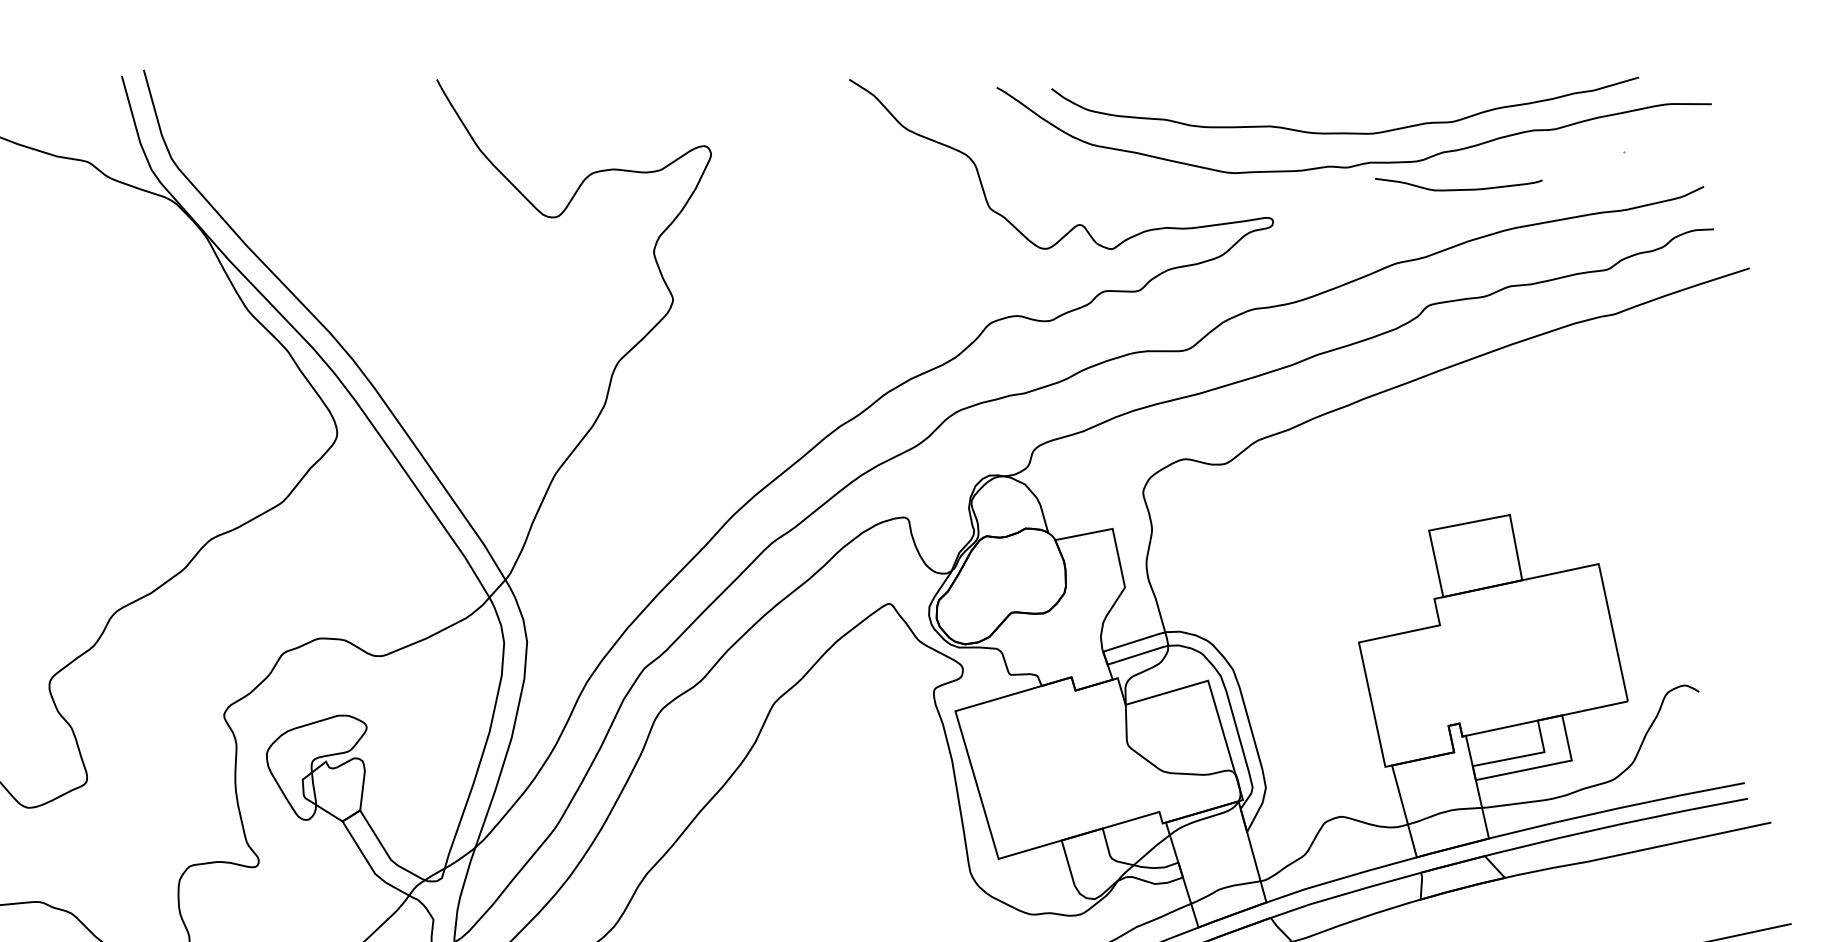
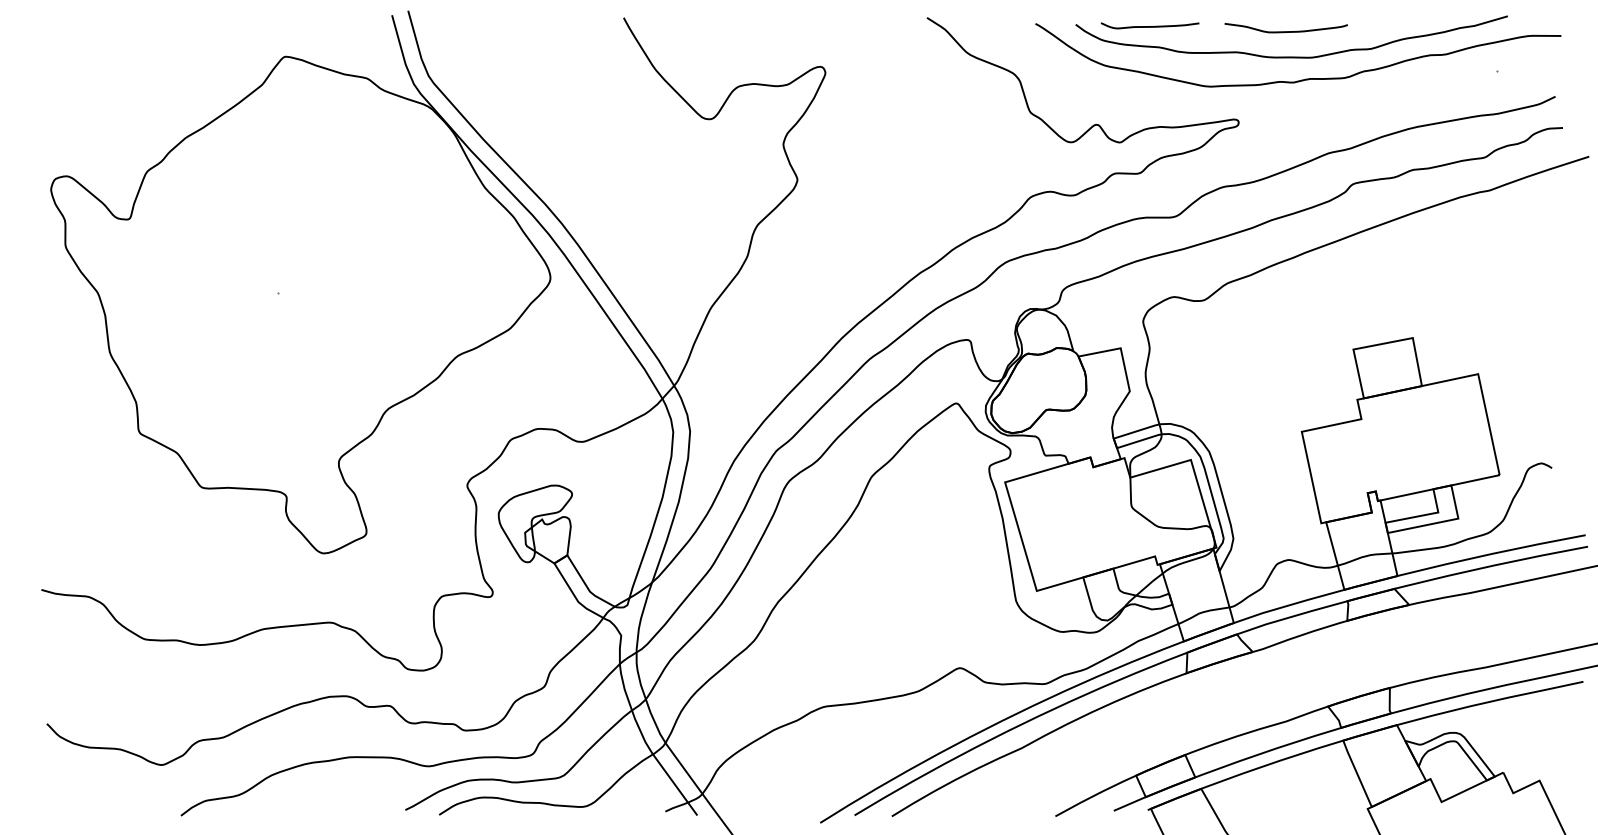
curve: (1151, 91) -> (1149, 26), added
curve: (1457, 189) -> (1285, 31), moved

